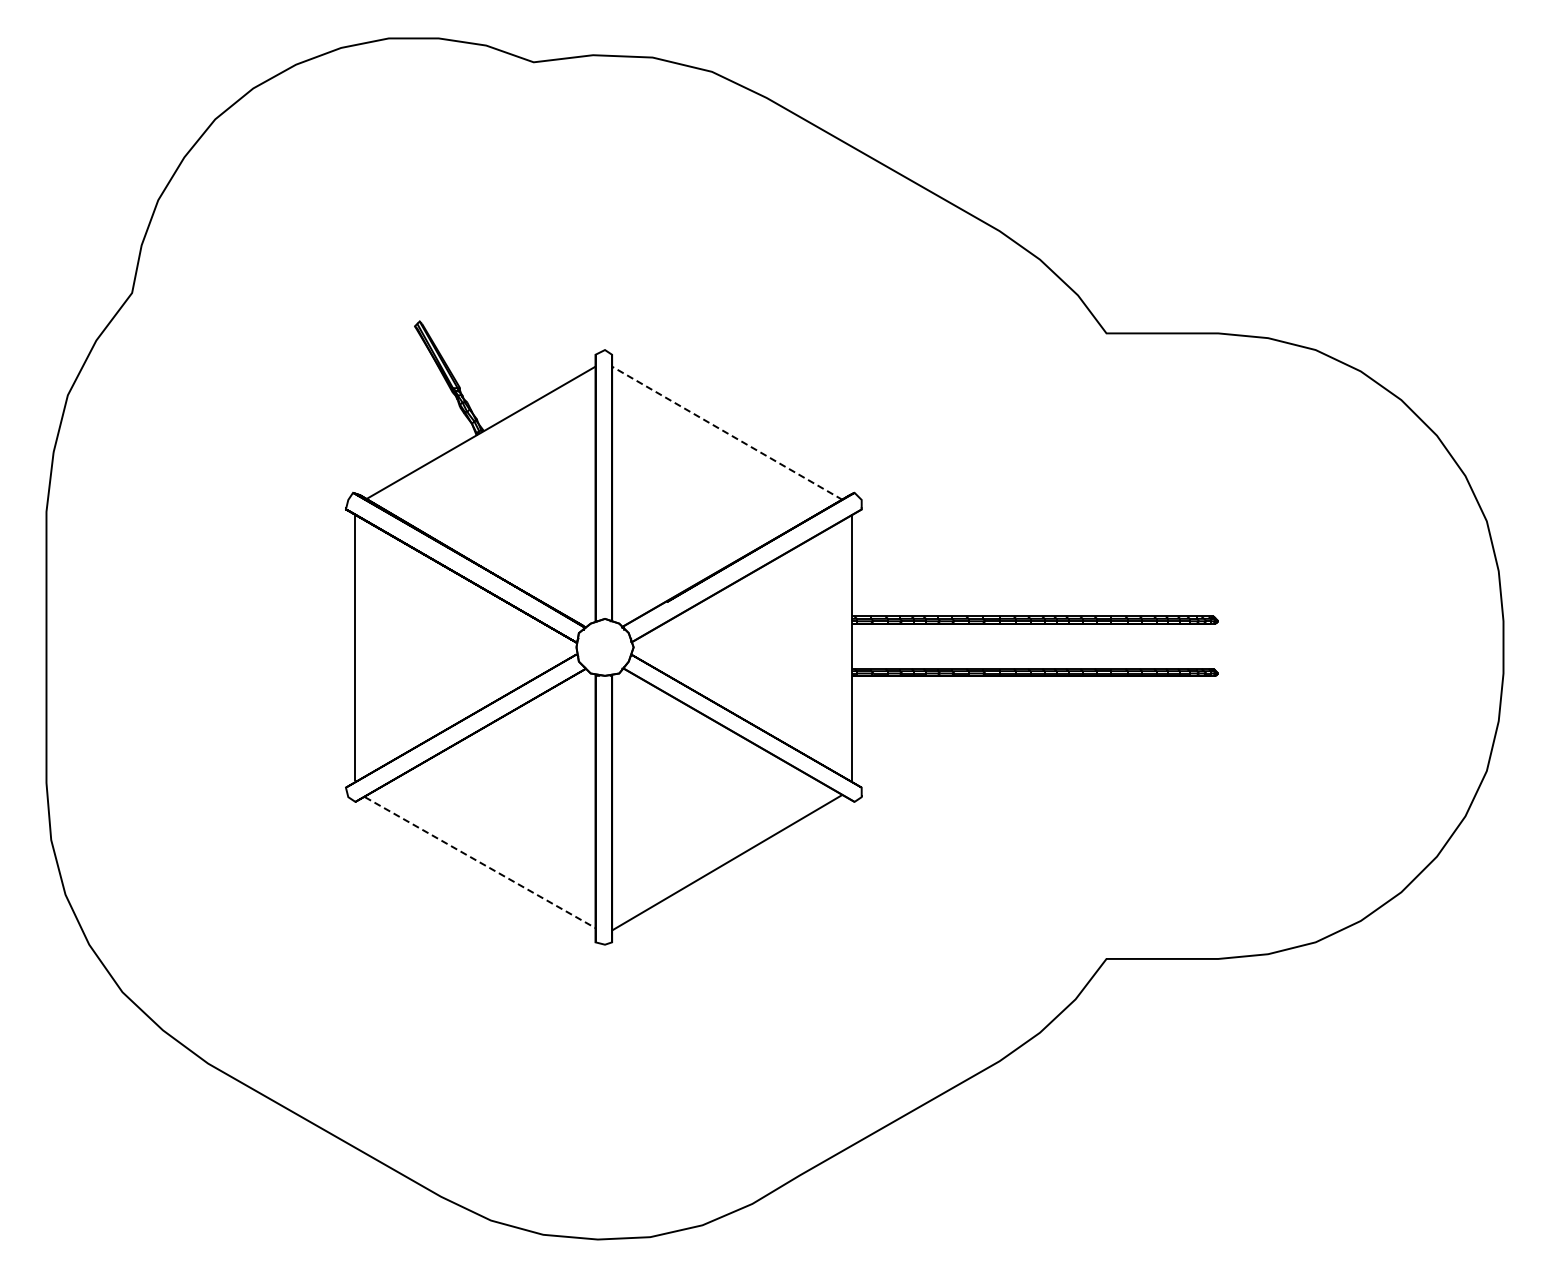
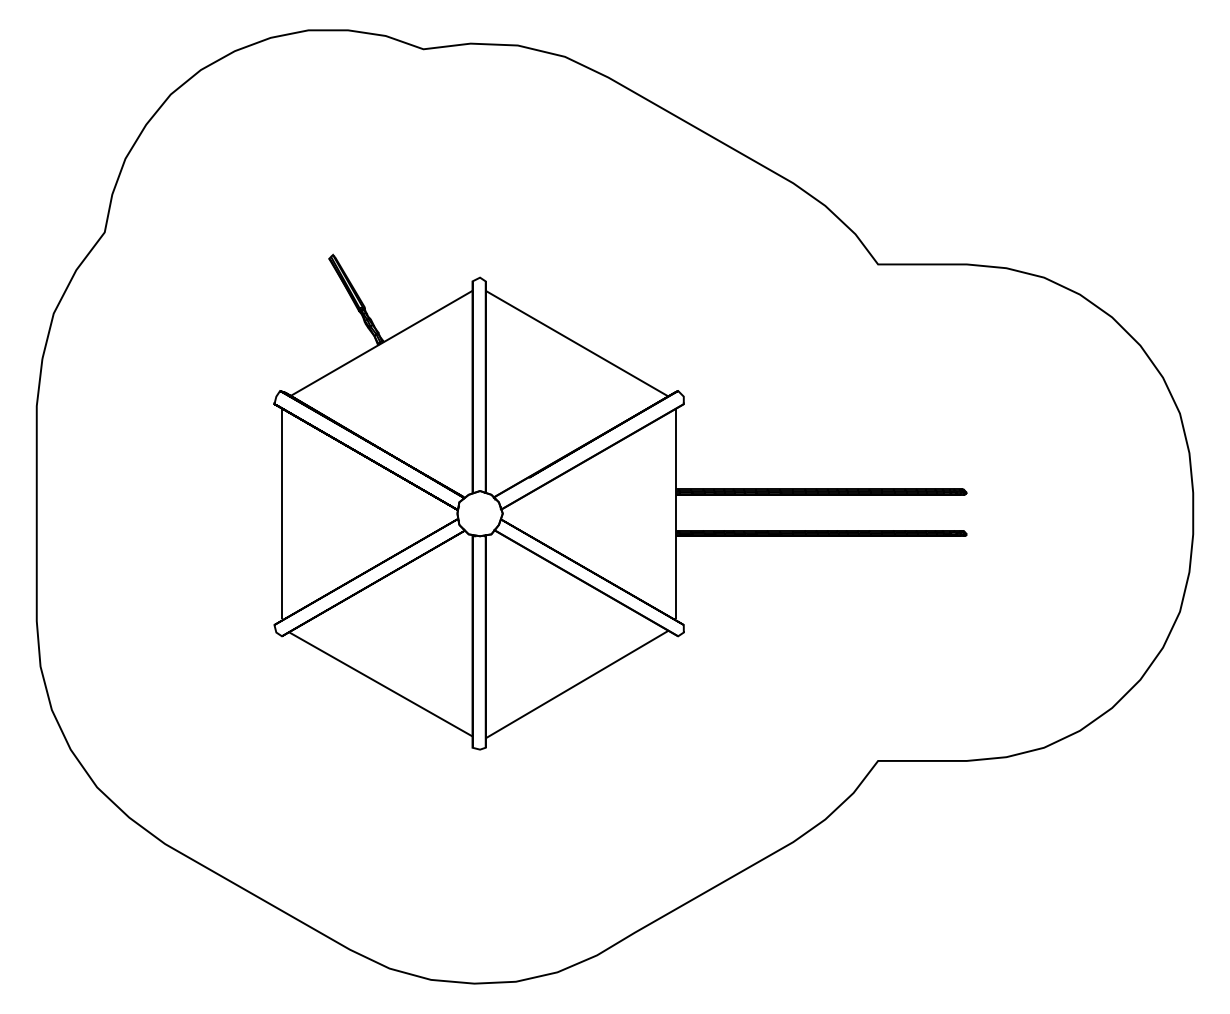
line: (726, 433) -> (576, 343), dashed -> solid
line: (480, 862) -> (381, 684), dashed -> solid

